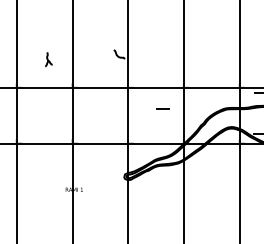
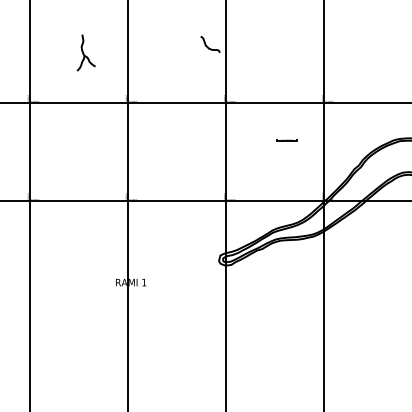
part: (48, 59) -> (85, 53), size x1.43

